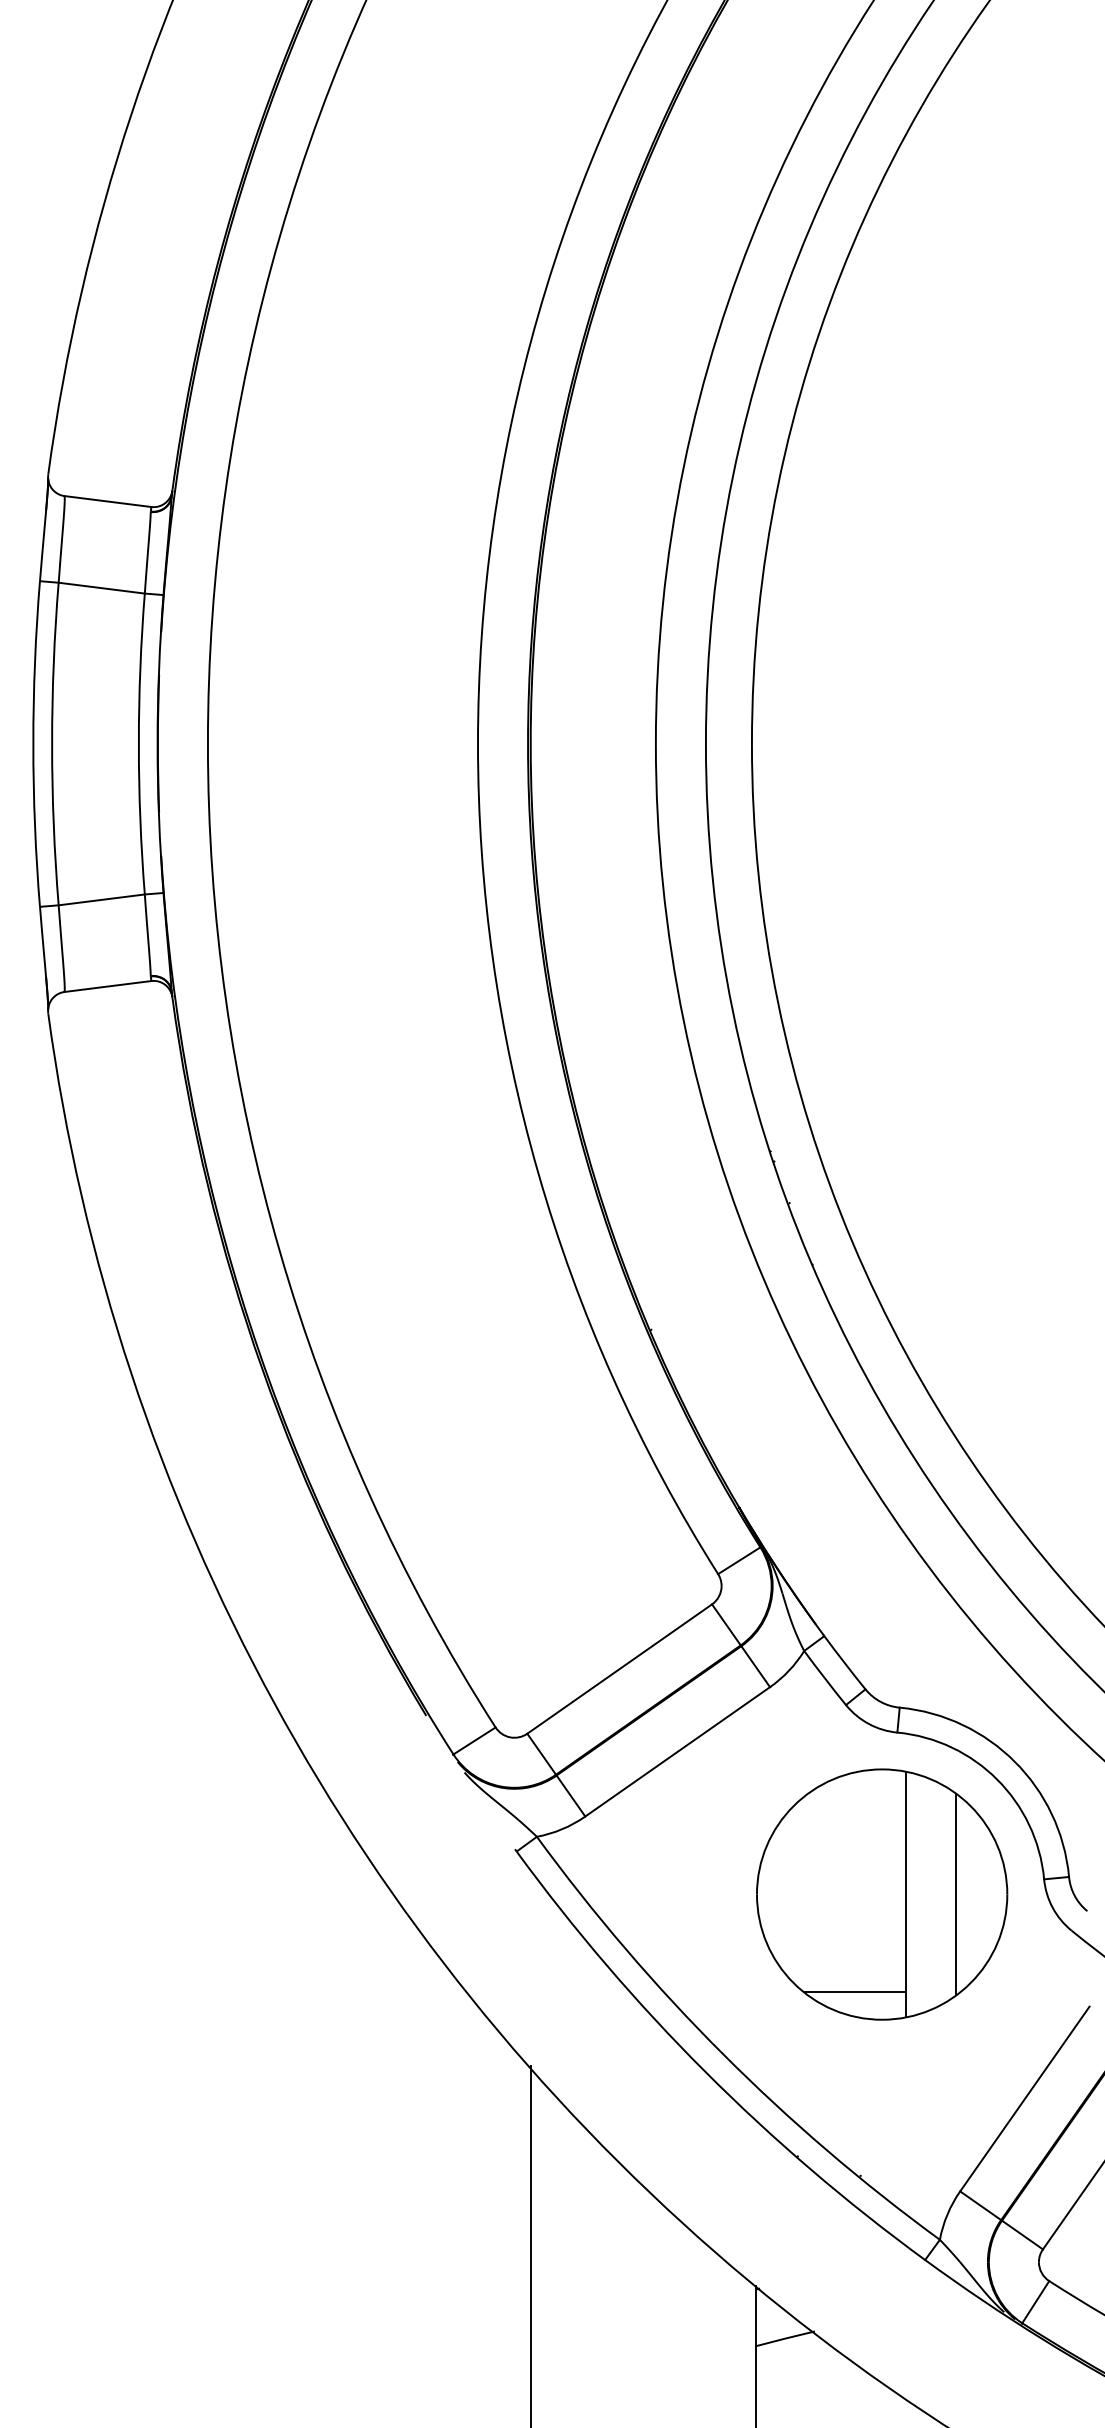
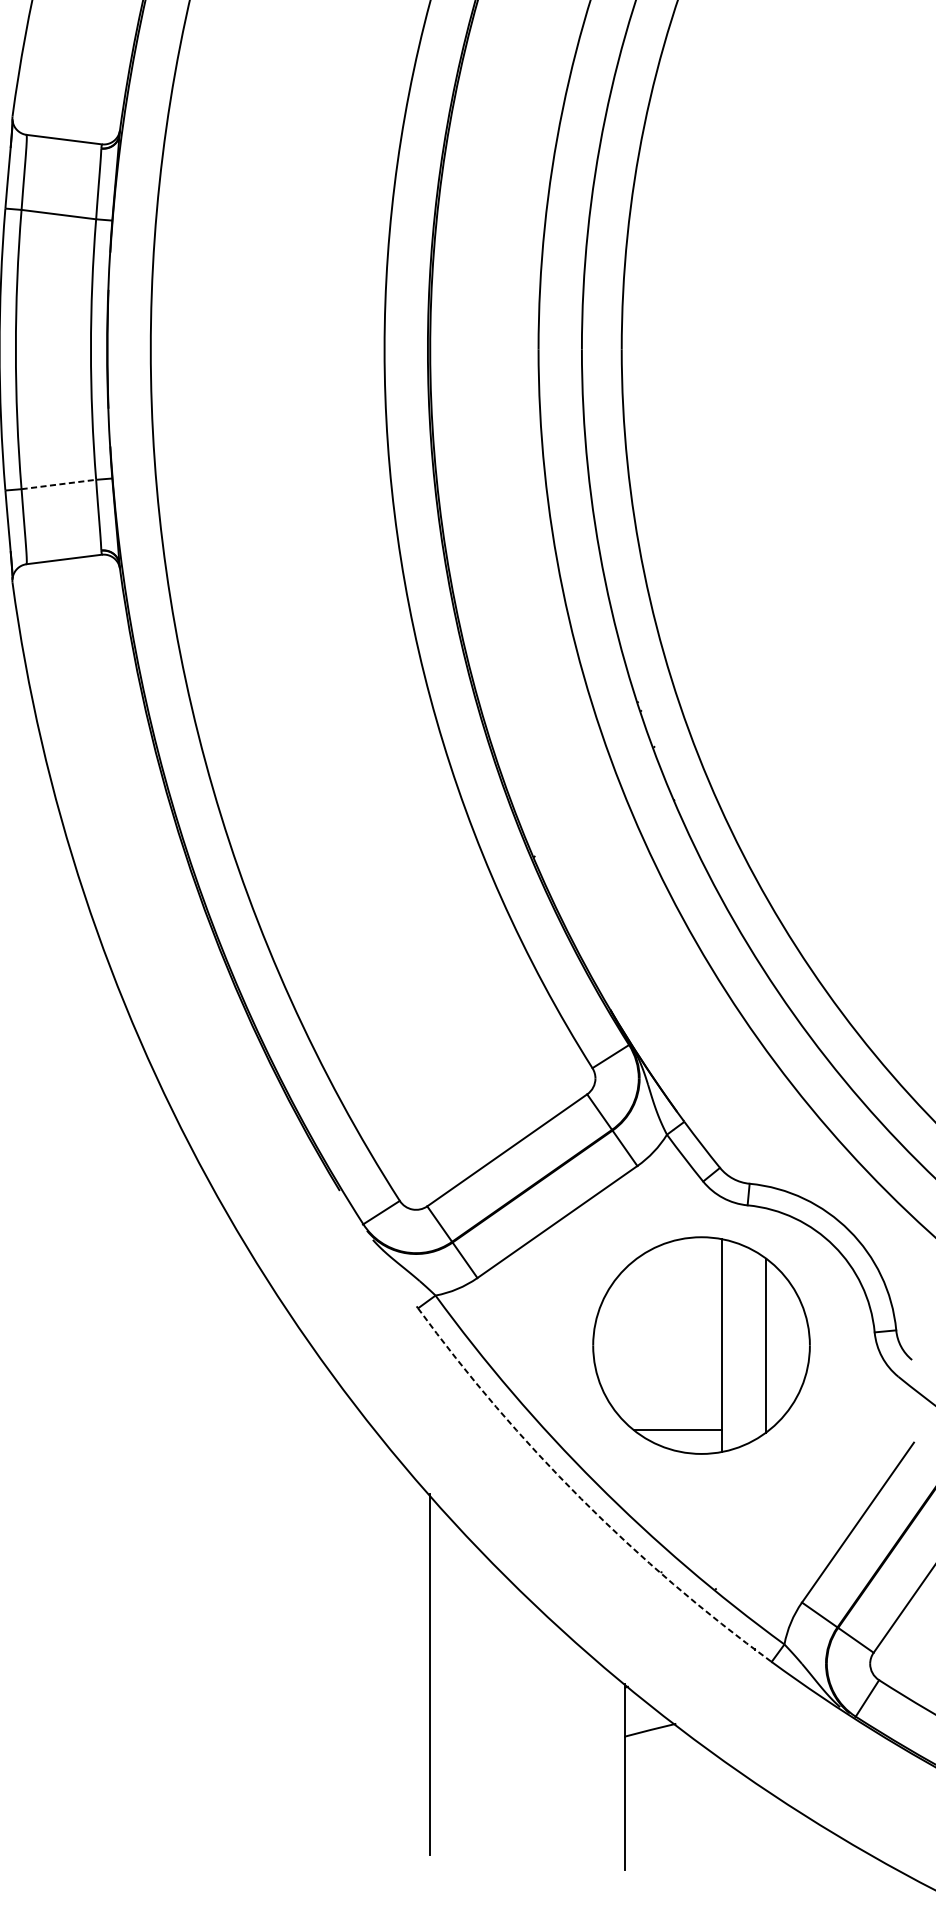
line: (102, 899) -> (59, 484), solid -> dashed
part: (882, 1894) -> (701, 1345), moved
arc: (705, 2071) -> (581, 1498), solid -> dashed

